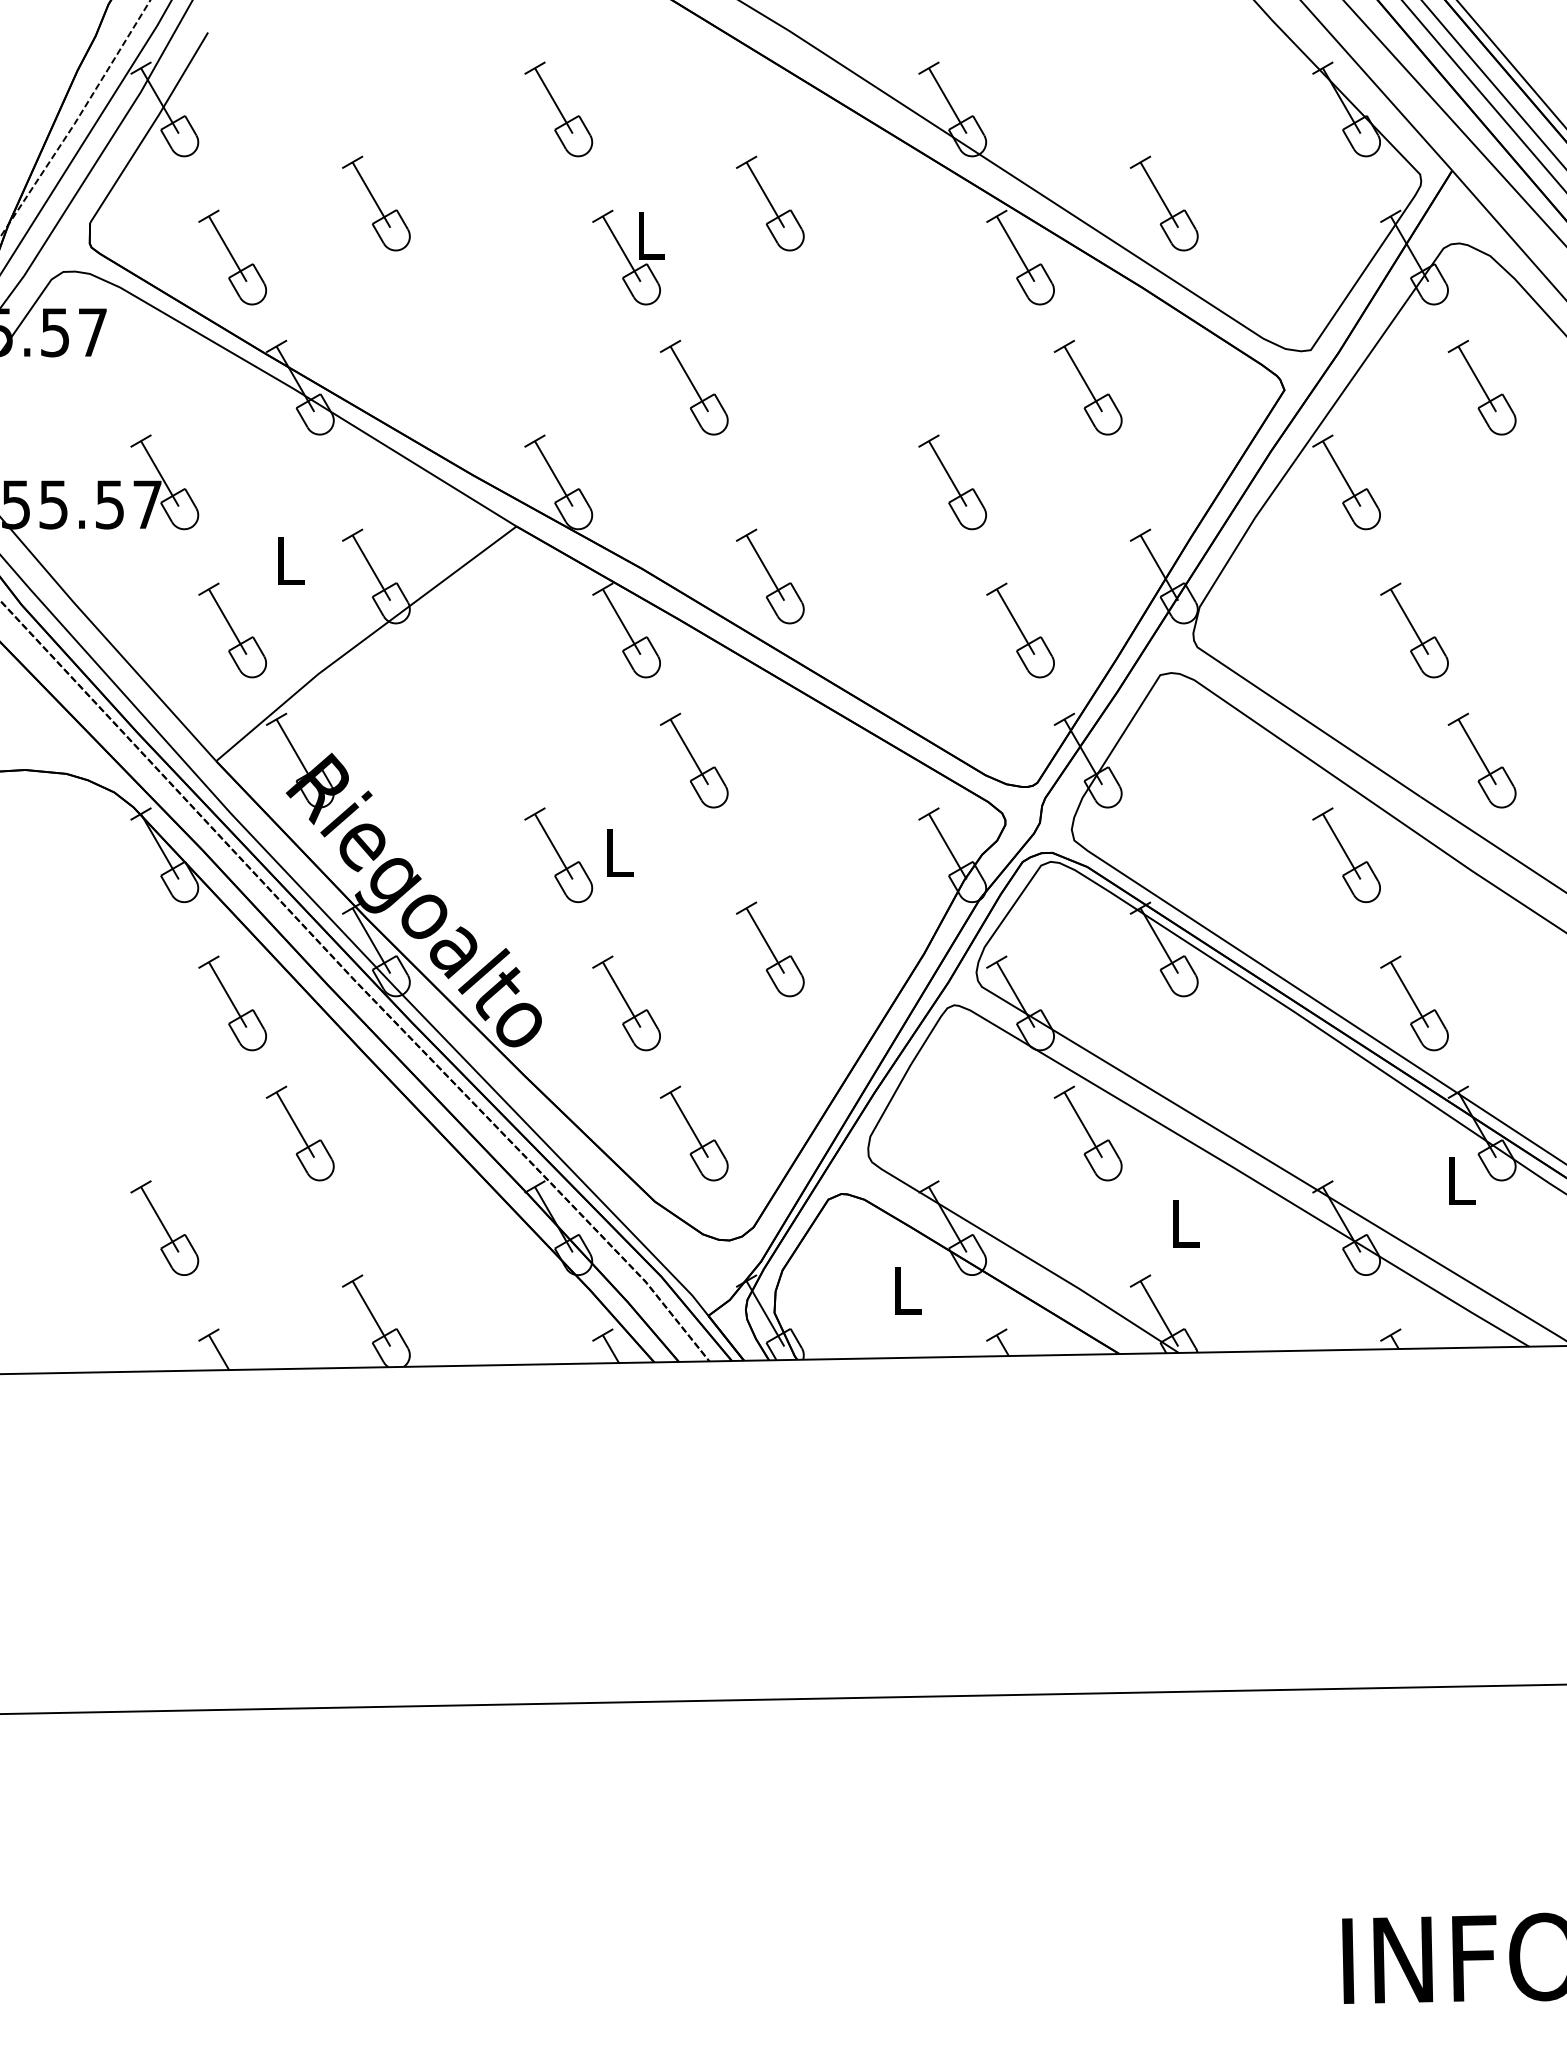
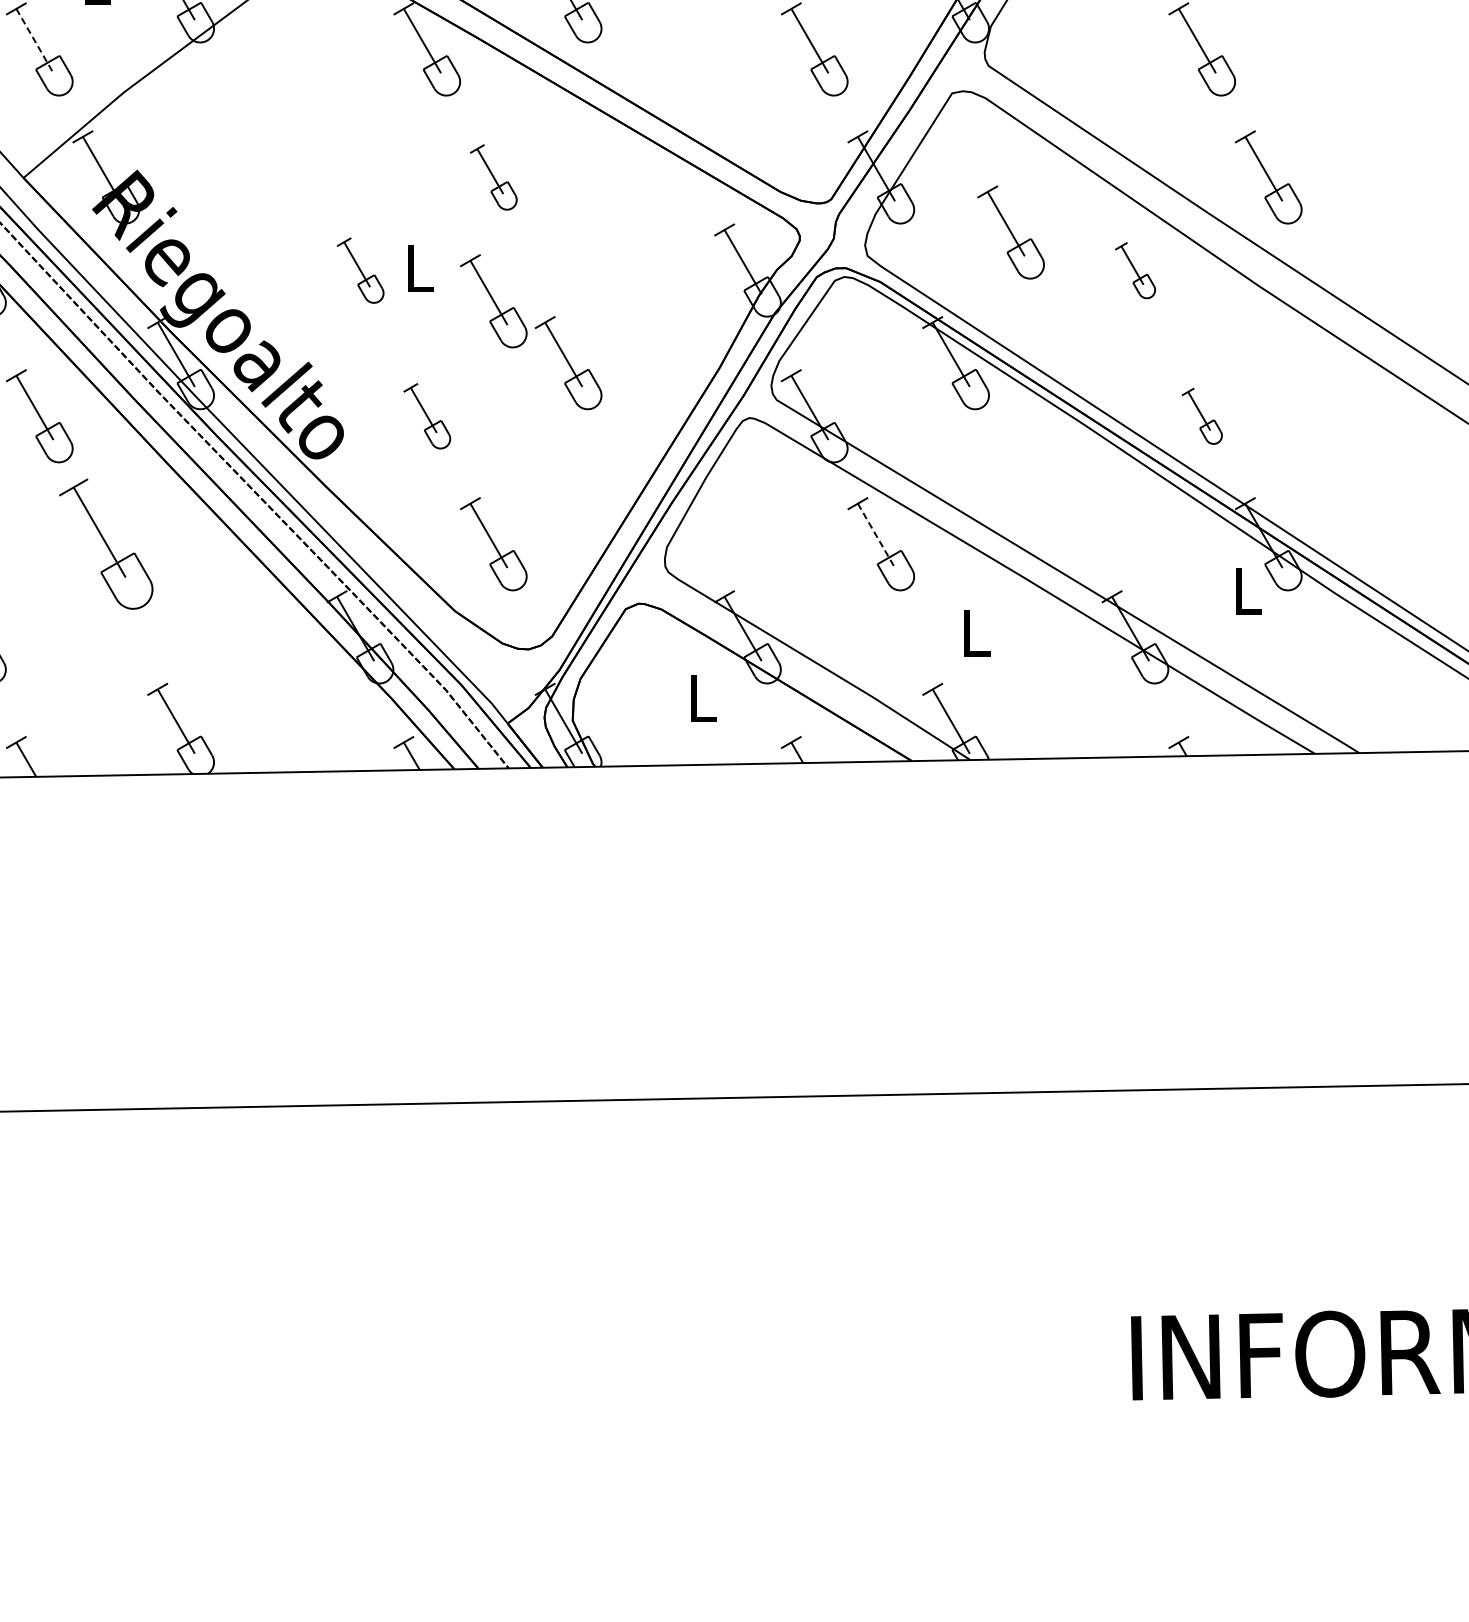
line: (227, 622) -> (34, 41), solid -> dashed
part: (693, 760) -> (493, 177), size x0.7
part: (1219, 816) -> (1010, 232), added
part: (558, 855) -> (360, 270), size x0.7
part: (1346, 855) -> (1135, 270), size x0.6
part: (693, 886) -> (493, 301), added
part: (626, 1003) -> (427, 416), size x0.7
part: (1414, 1003) -> (1202, 416), size x0.6
line: (1083, 1125) -> (876, 536), solid -> dashed
part: (299, 1133) -> (105, 544), size x1.4

